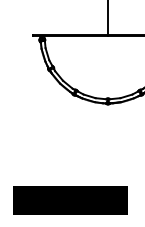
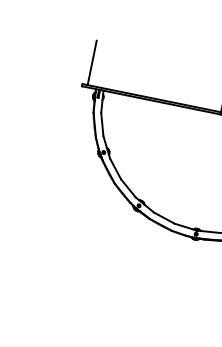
line: (35, 23) -> (91, 63), added

